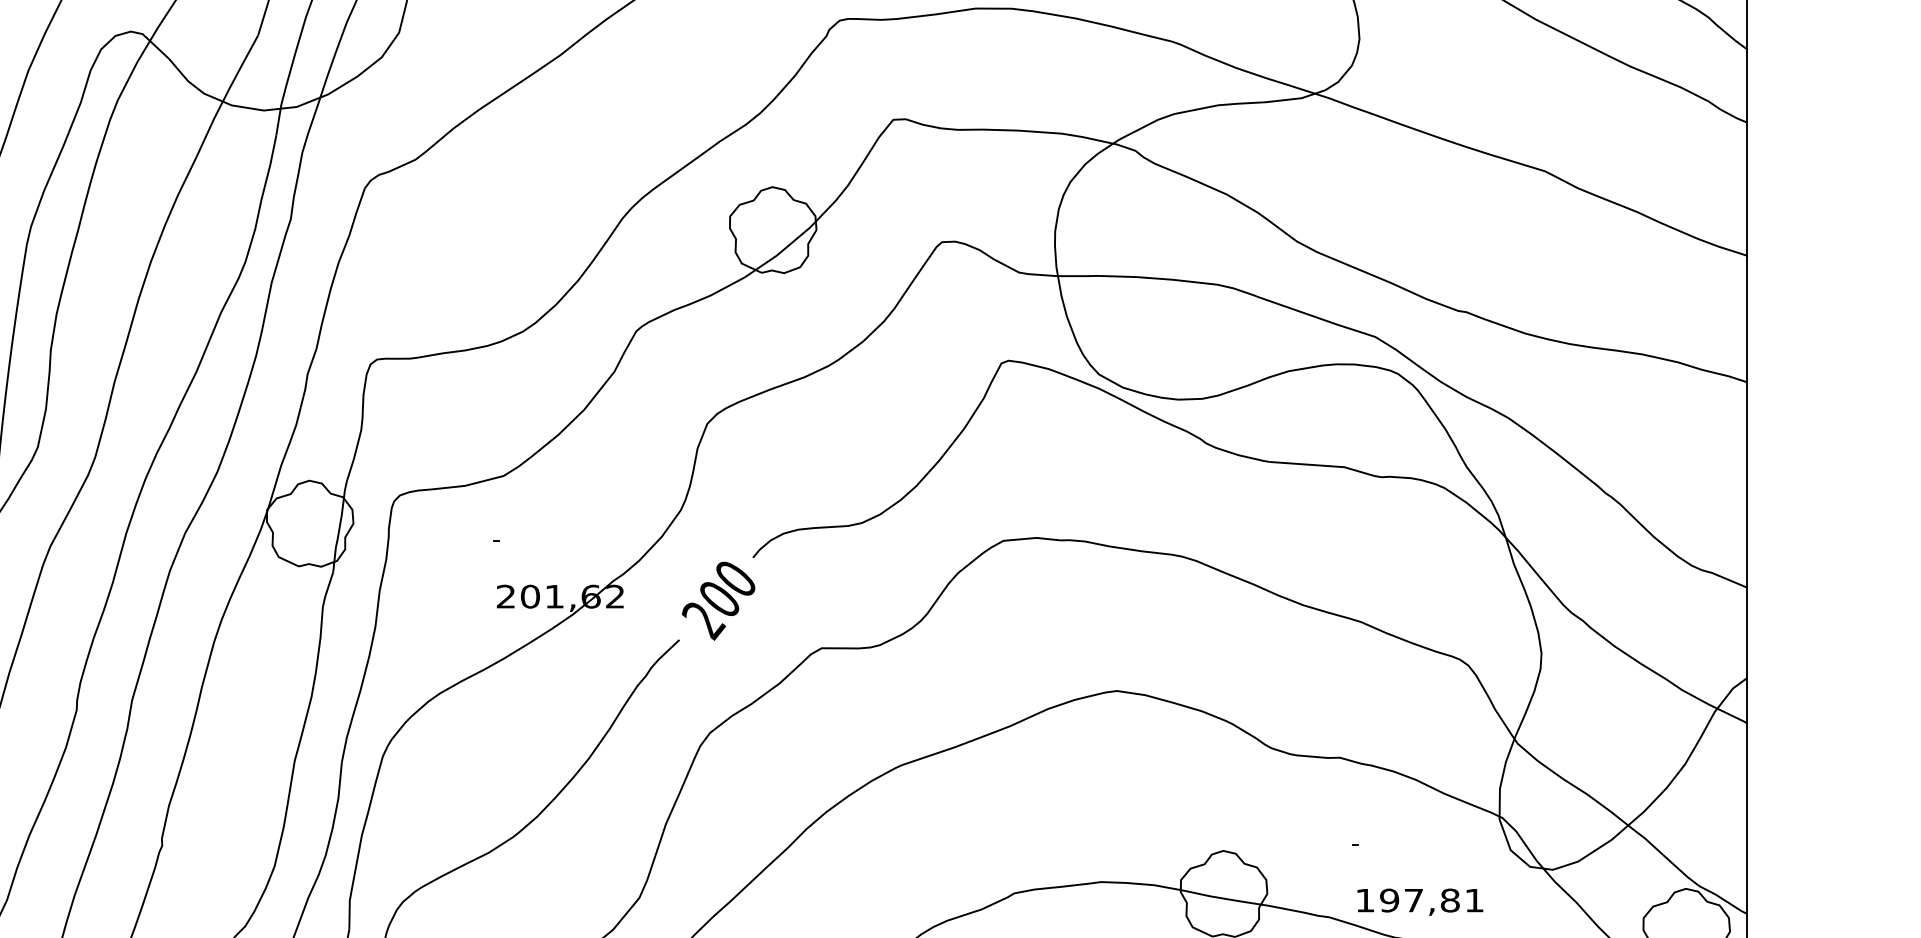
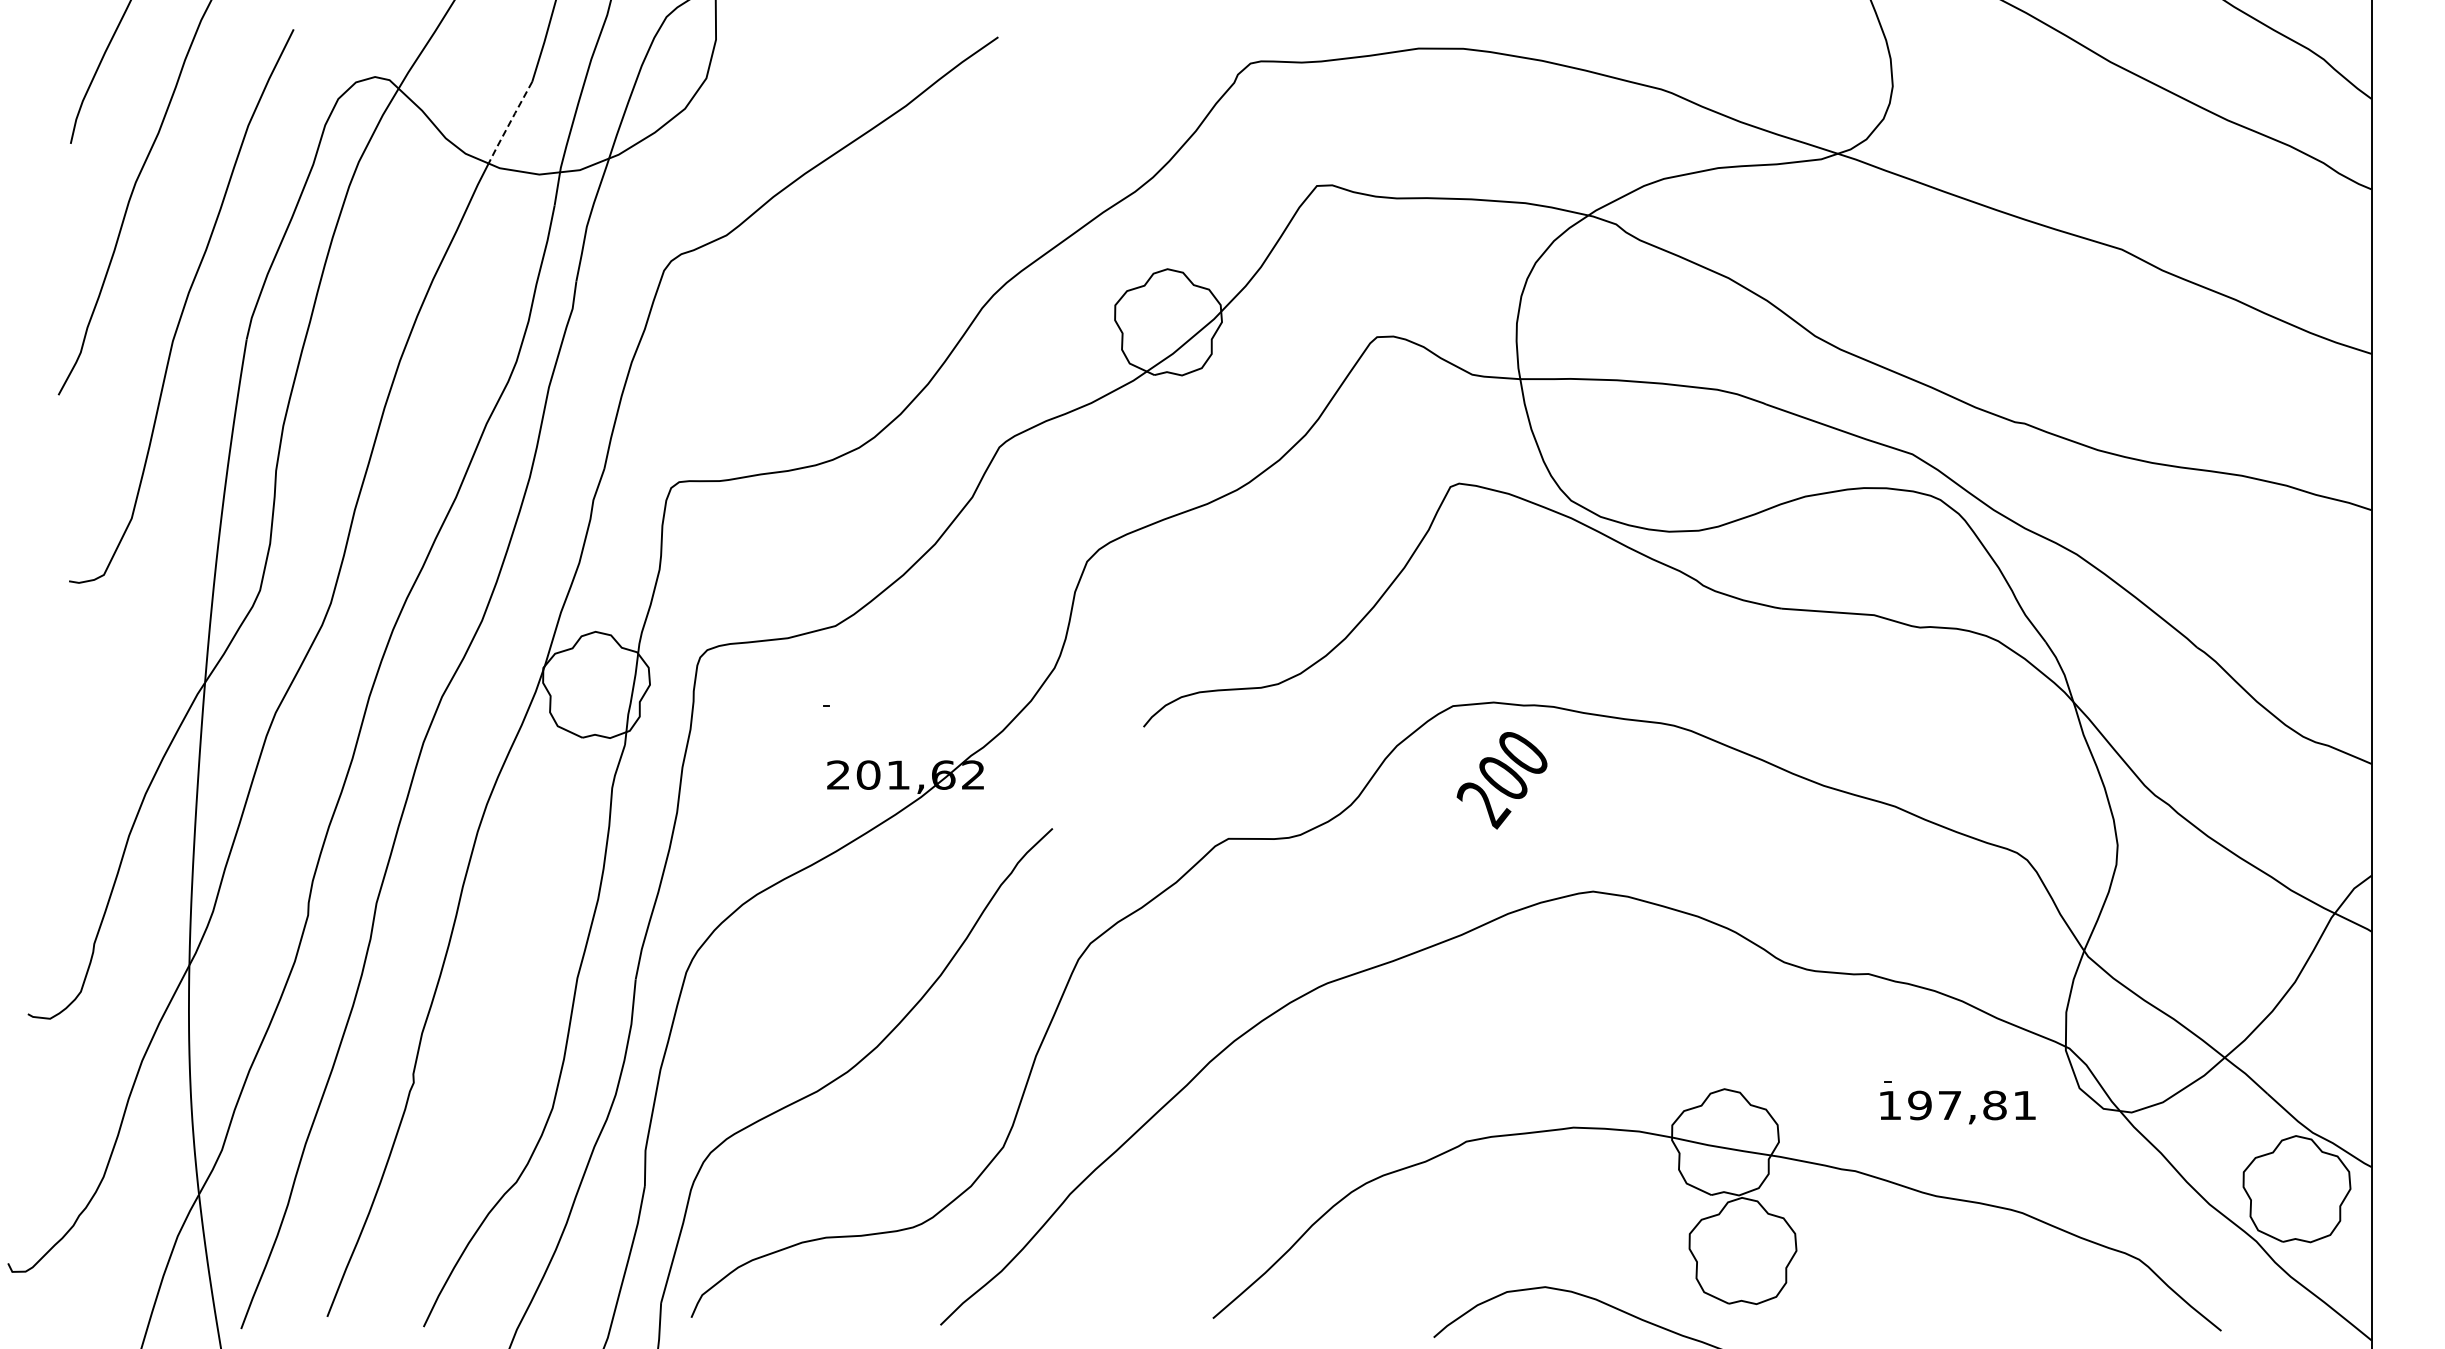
line: (239, 68) -> (509, 122), solid -> dashed
text: (718, 601) -> (1501, 780), moved
text: (1419, 902) -> (1957, 1107), moved

